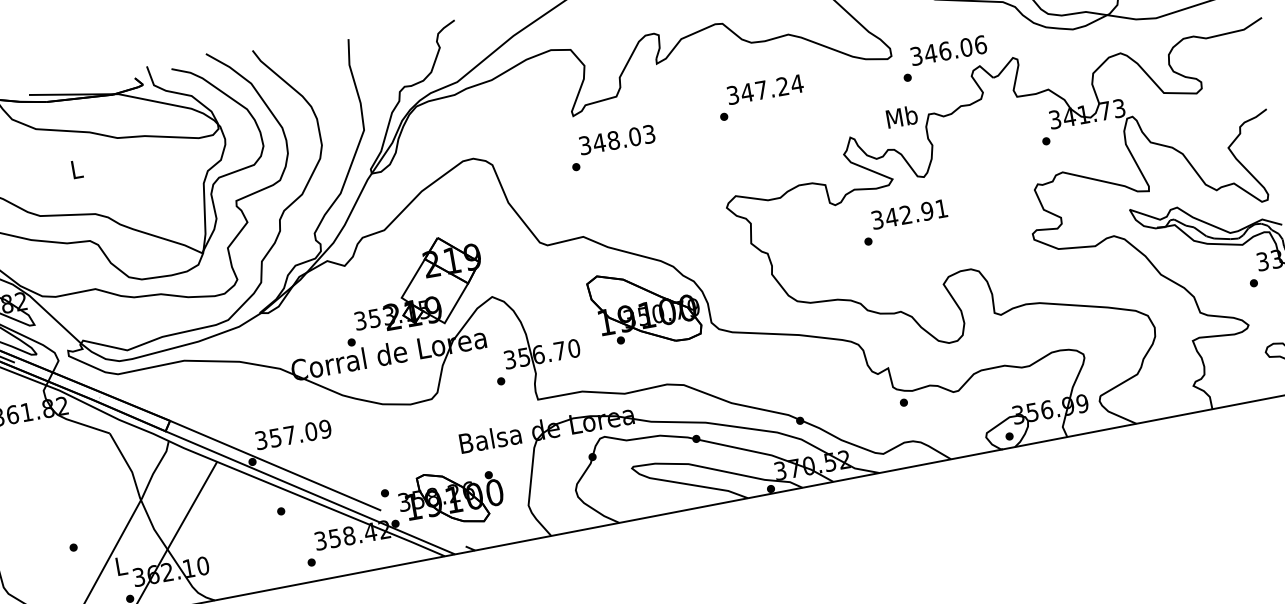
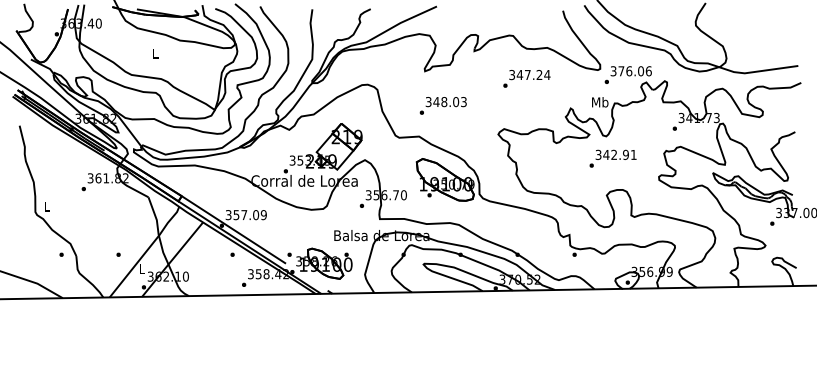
text: (930, 54) -> (621, 71), 346.06 -> 376.06
text: (611, 147) -> (442, 105), moved
text: (904, 222) -> (612, 158), moved

